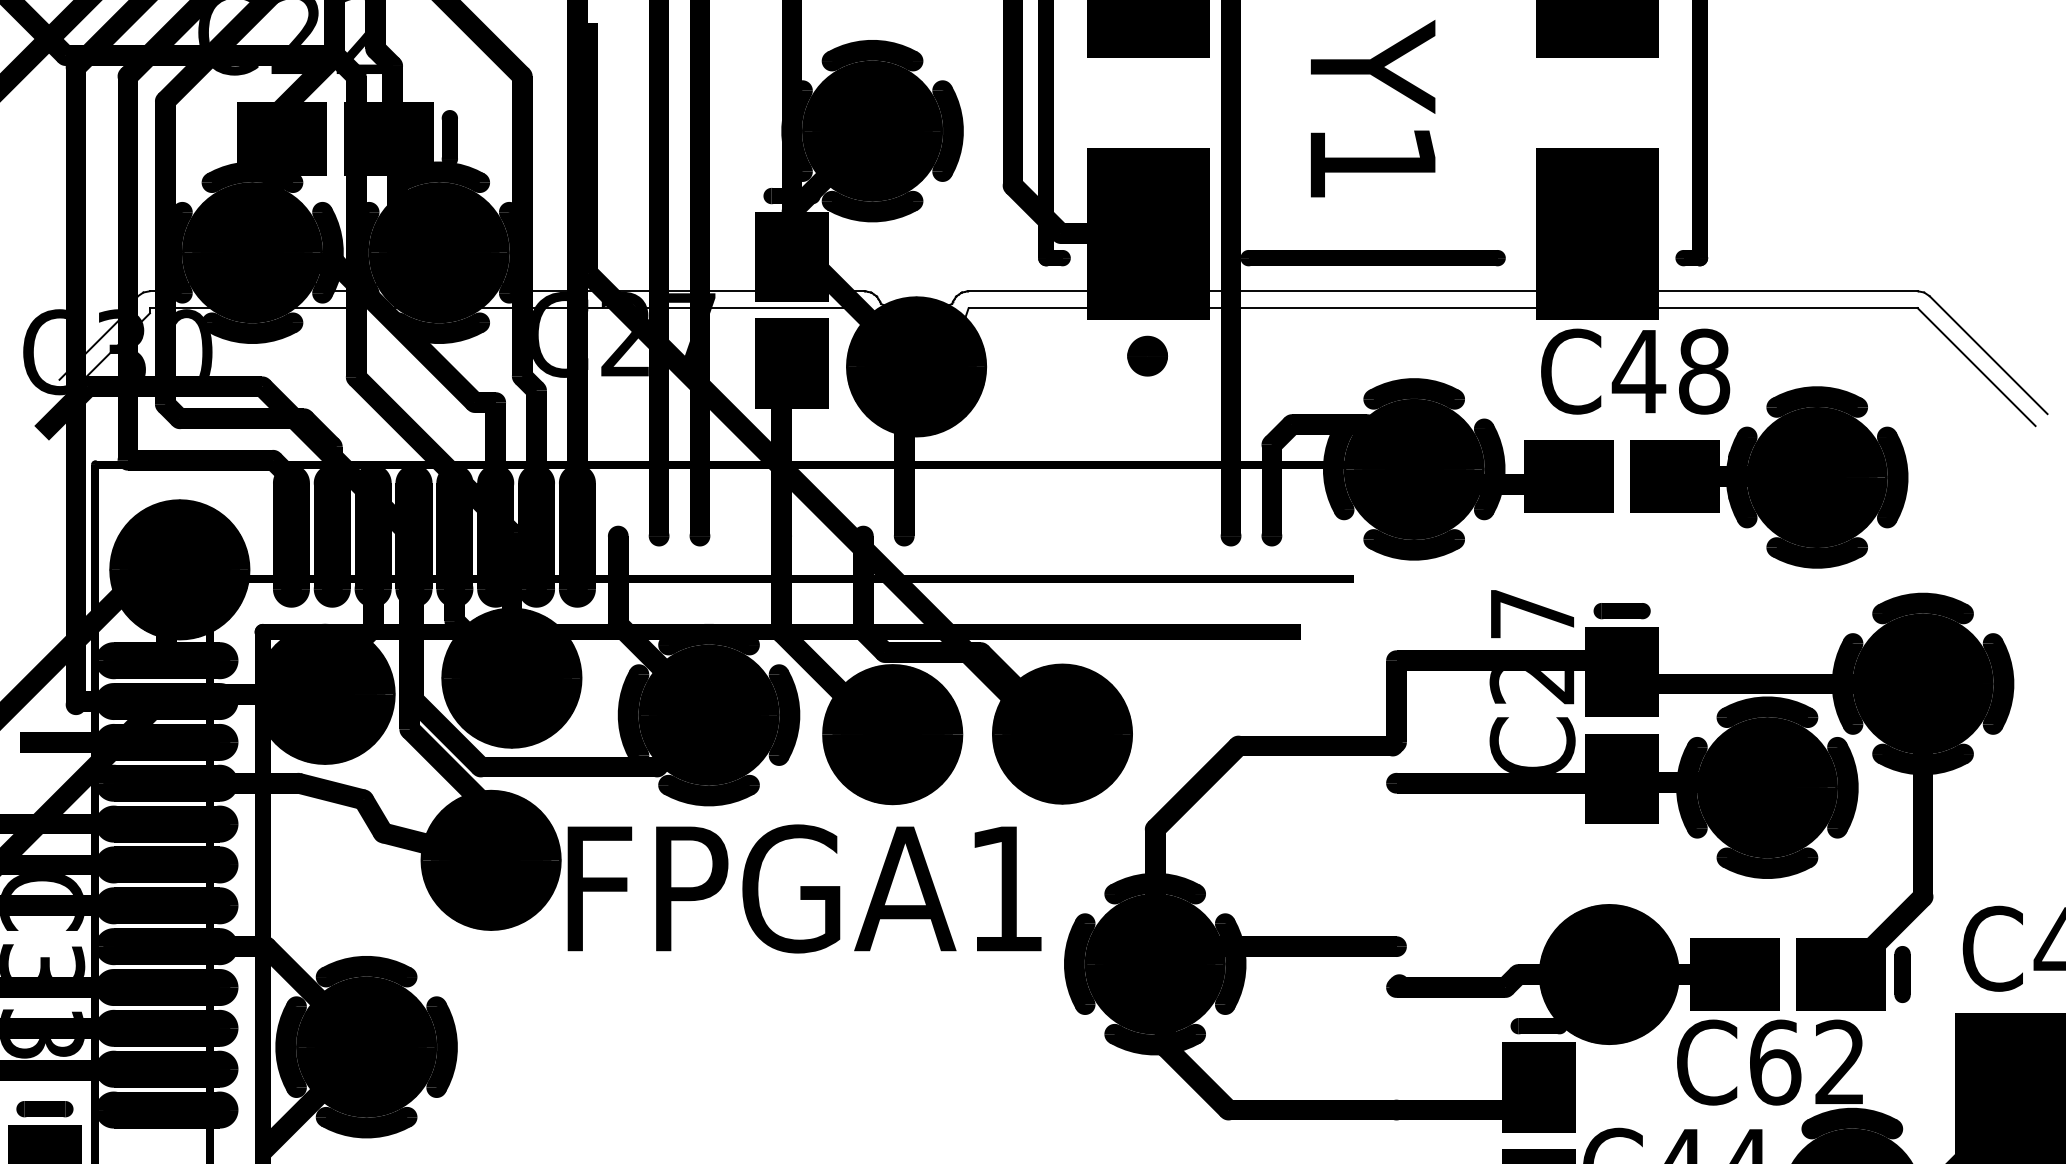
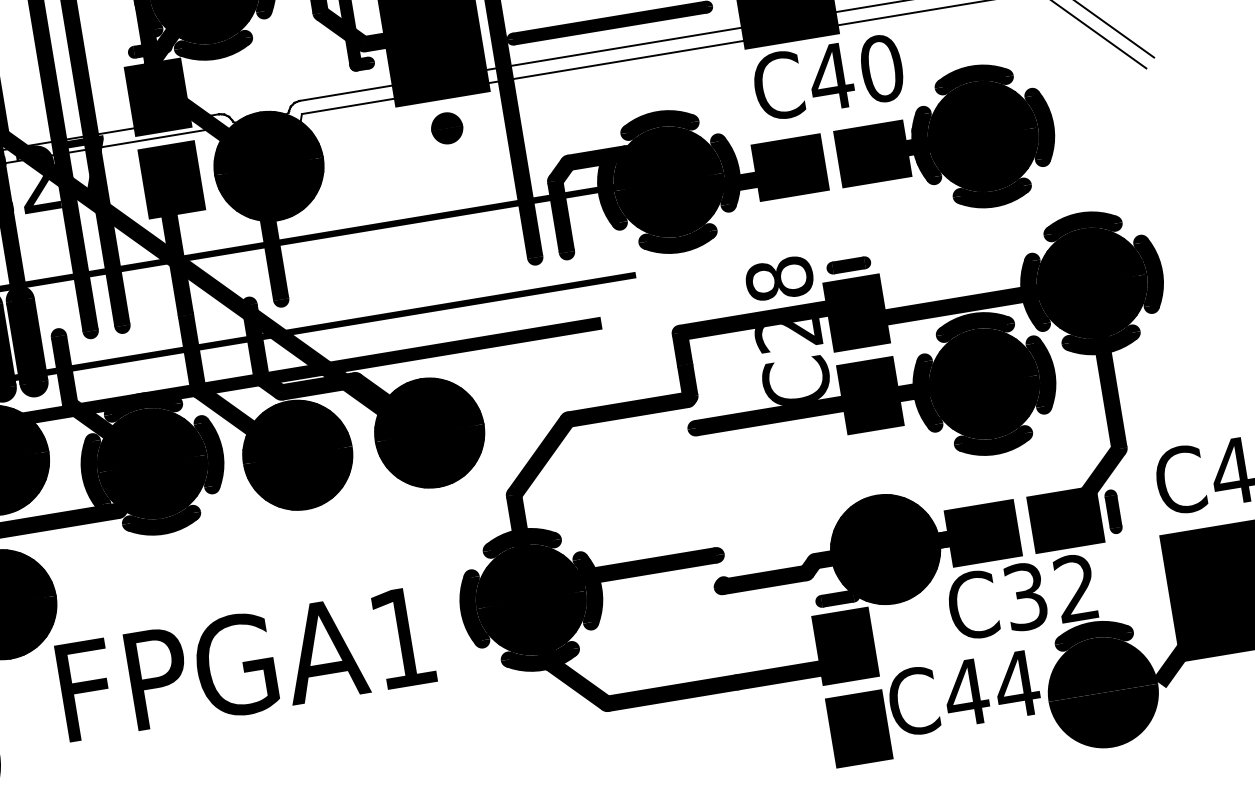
text: (1704, 371) -> (882, 68), C48 -> C40
text: (1532, 613) -> (779, 278), C27 -> C28
text: (804, 888) -> (245, 663), moved
text: (1775, 1062) -> (1026, 596), C62 -> C32

